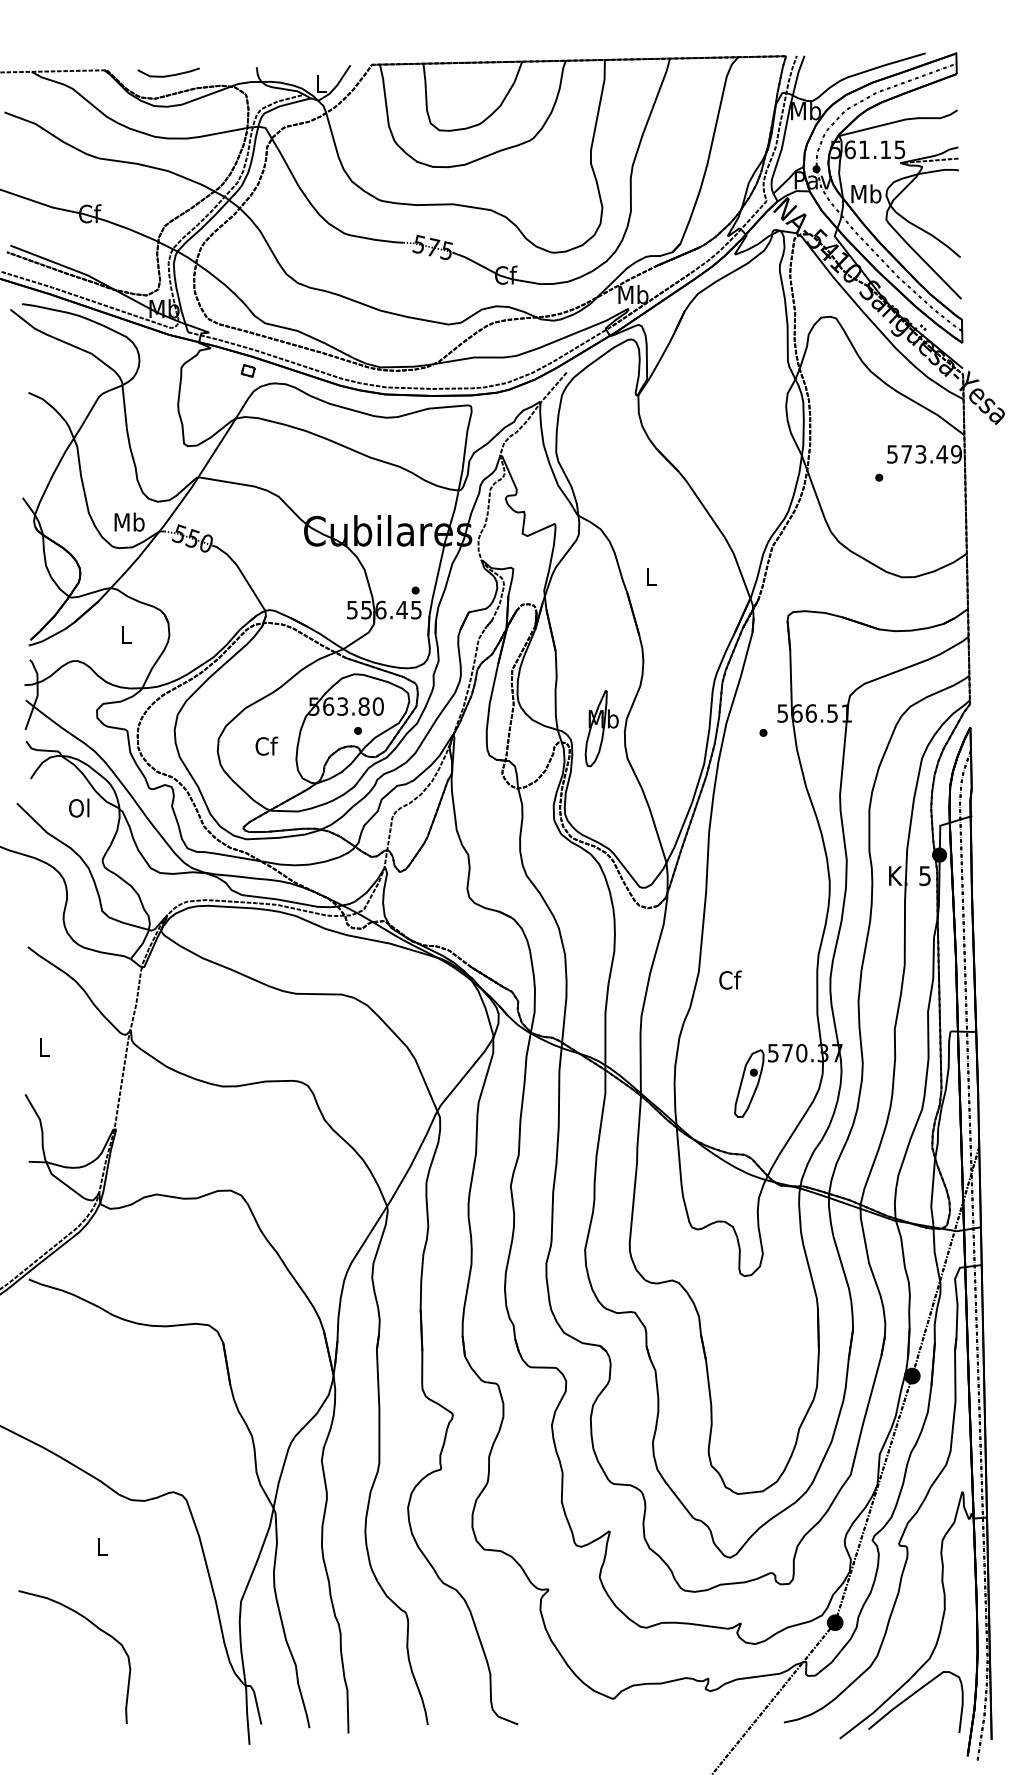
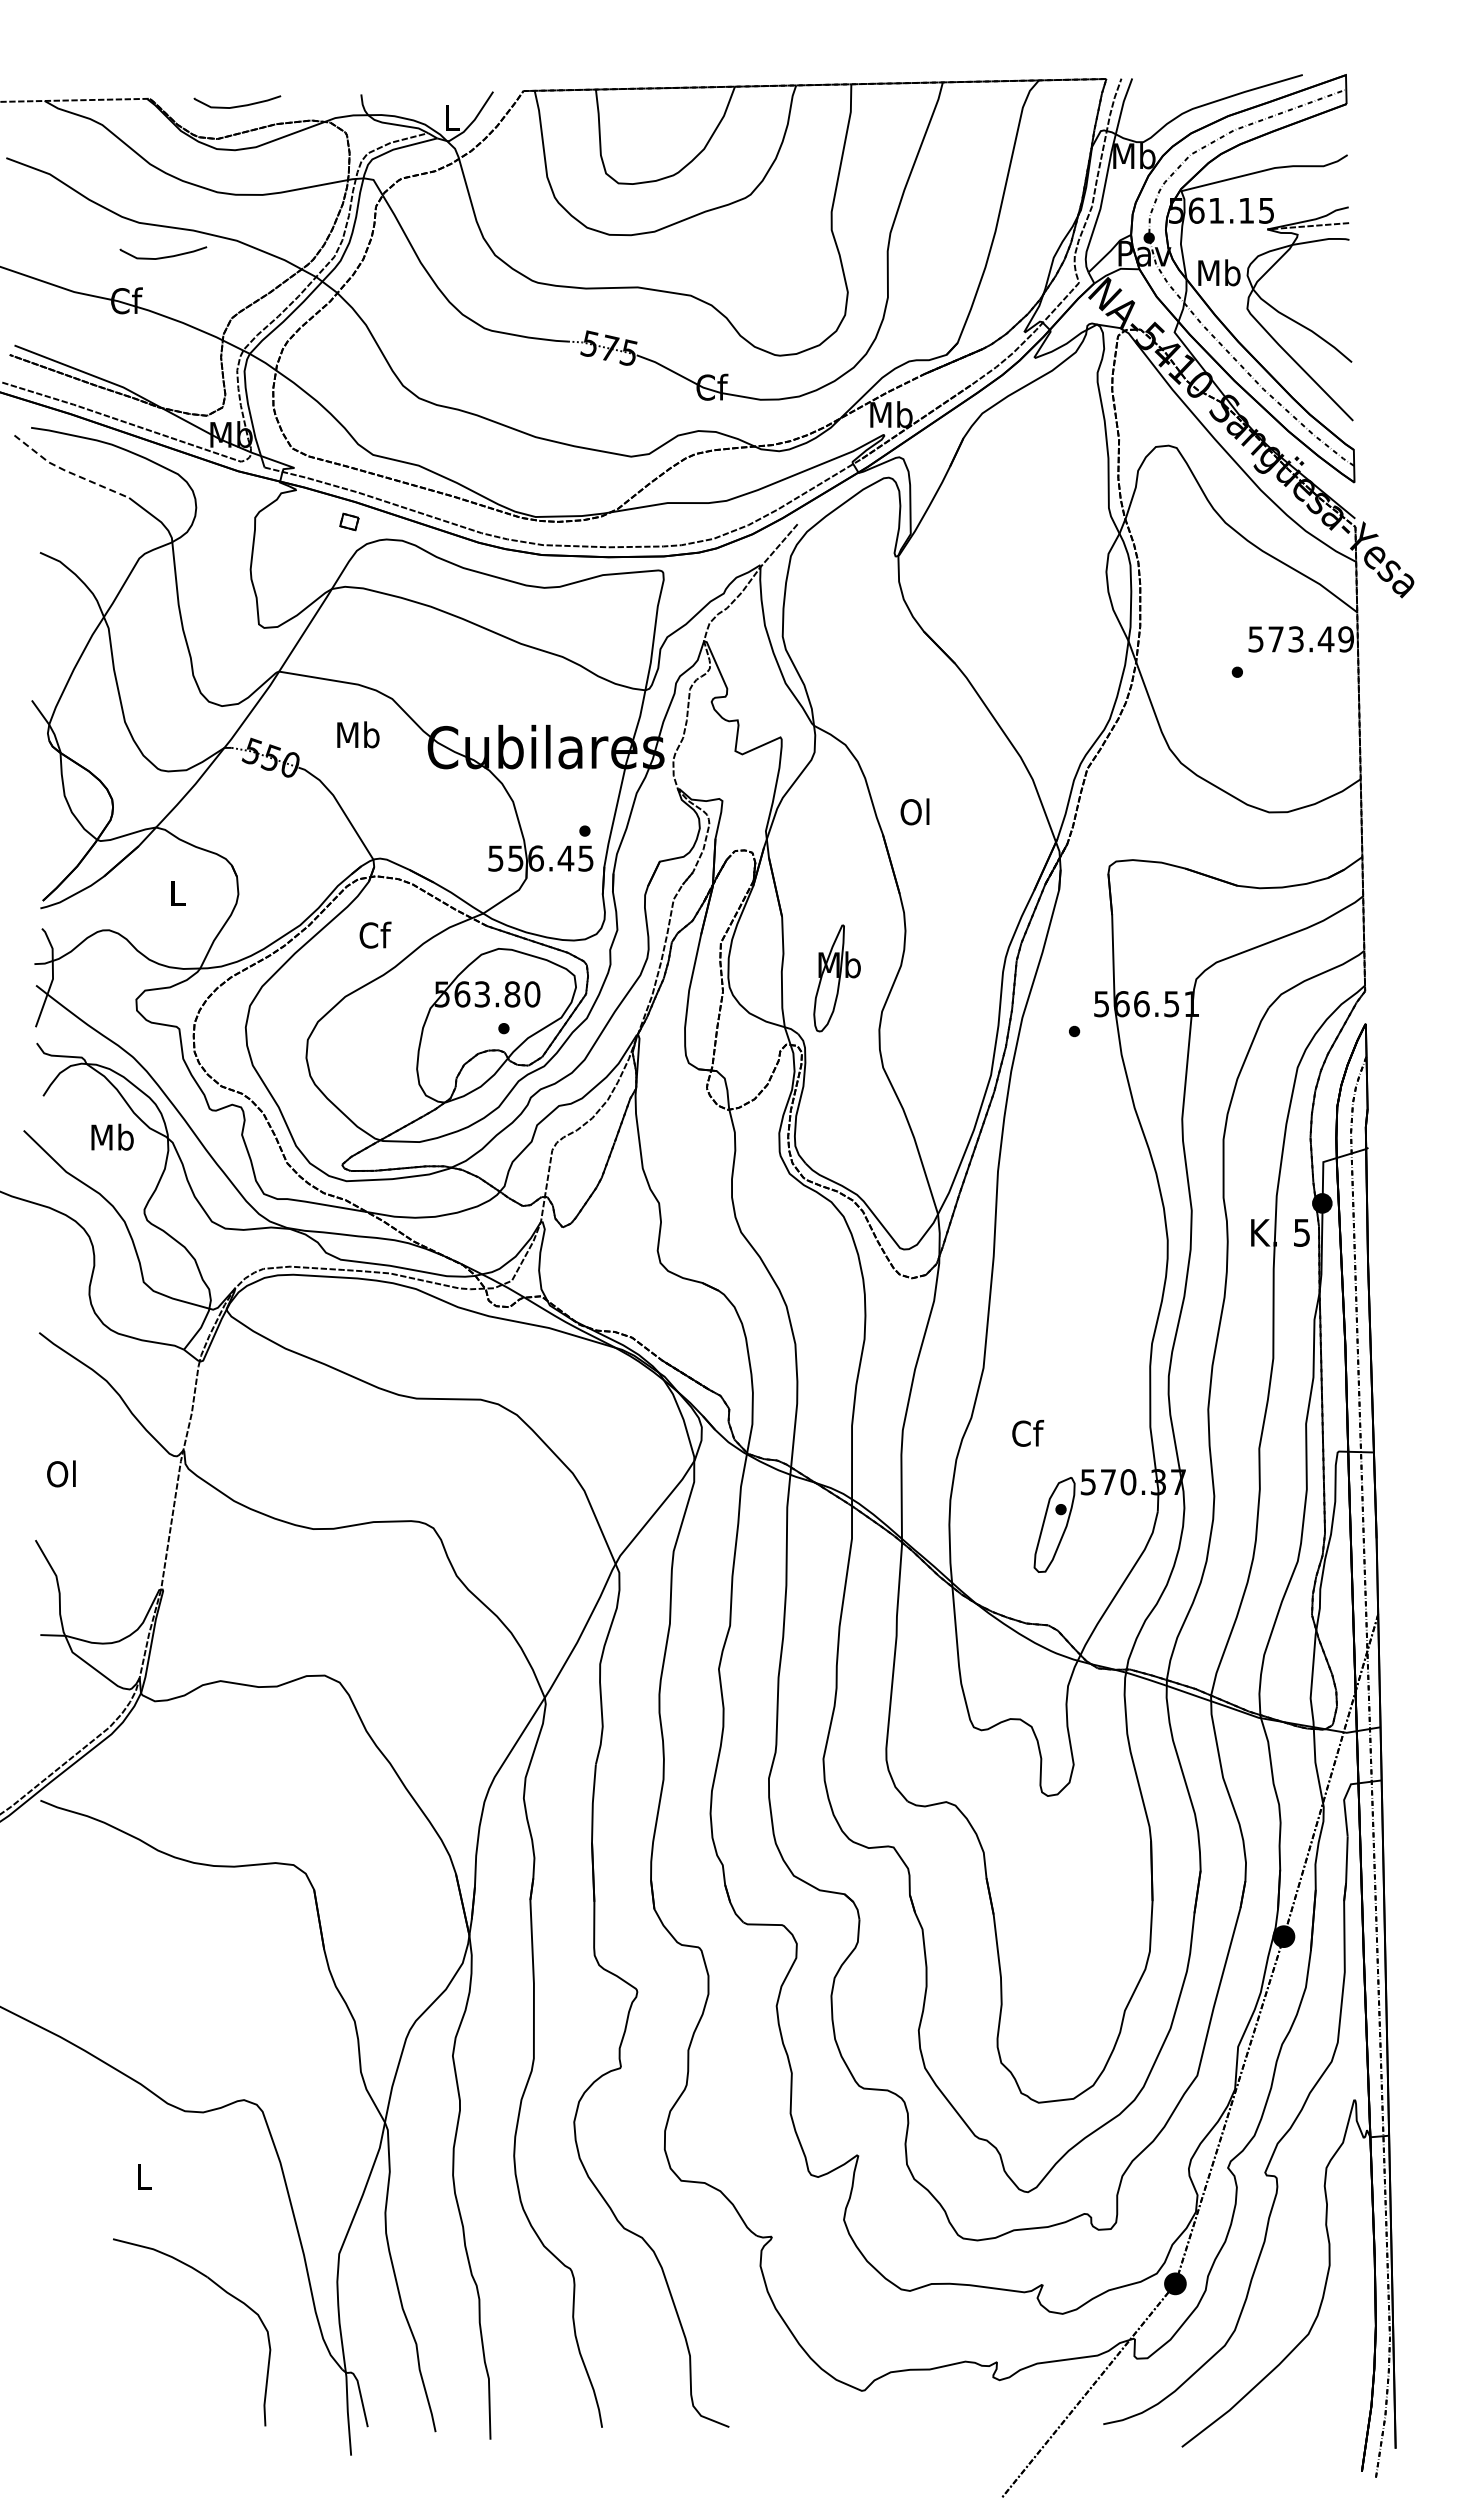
curve: (116, 182) -> (163, 256), added
line: (48, 335) -> (67, 471), solid -> dashed
text: (129, 521) -> (358, 734), moved
text: (649, 576) -> (914, 811), L -> Ol
part: (601, 728) -> (836, 978), moved
text: (266, 745) -> (375, 934), moved
text: (79, 807) -> (112, 1136), Ol -> Mb
text: (730, 980) -> (1028, 1433), moved
text: (43, 1047) -> (61, 1473), L -> Ol
part: (96, 1627) -> (222, 2290), moved
curve: (912, 1695) -> (1284, 2386), removed

